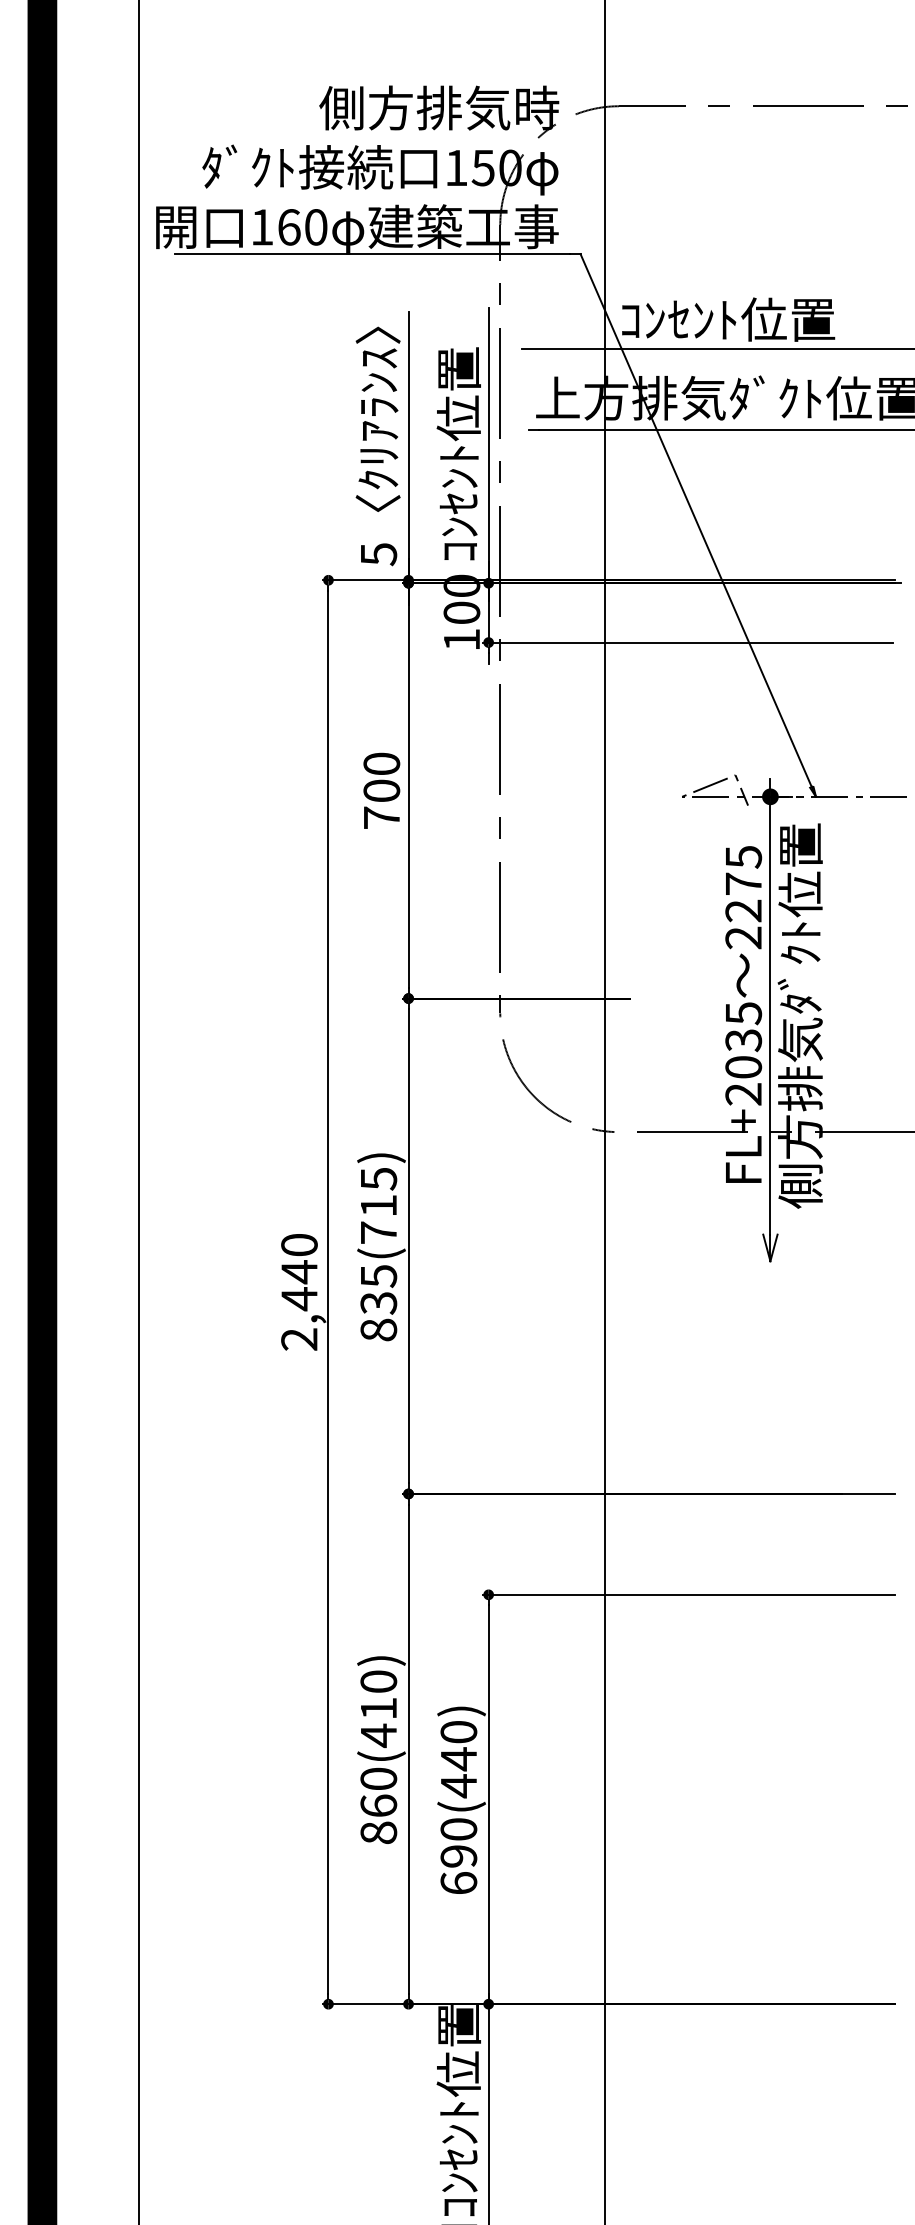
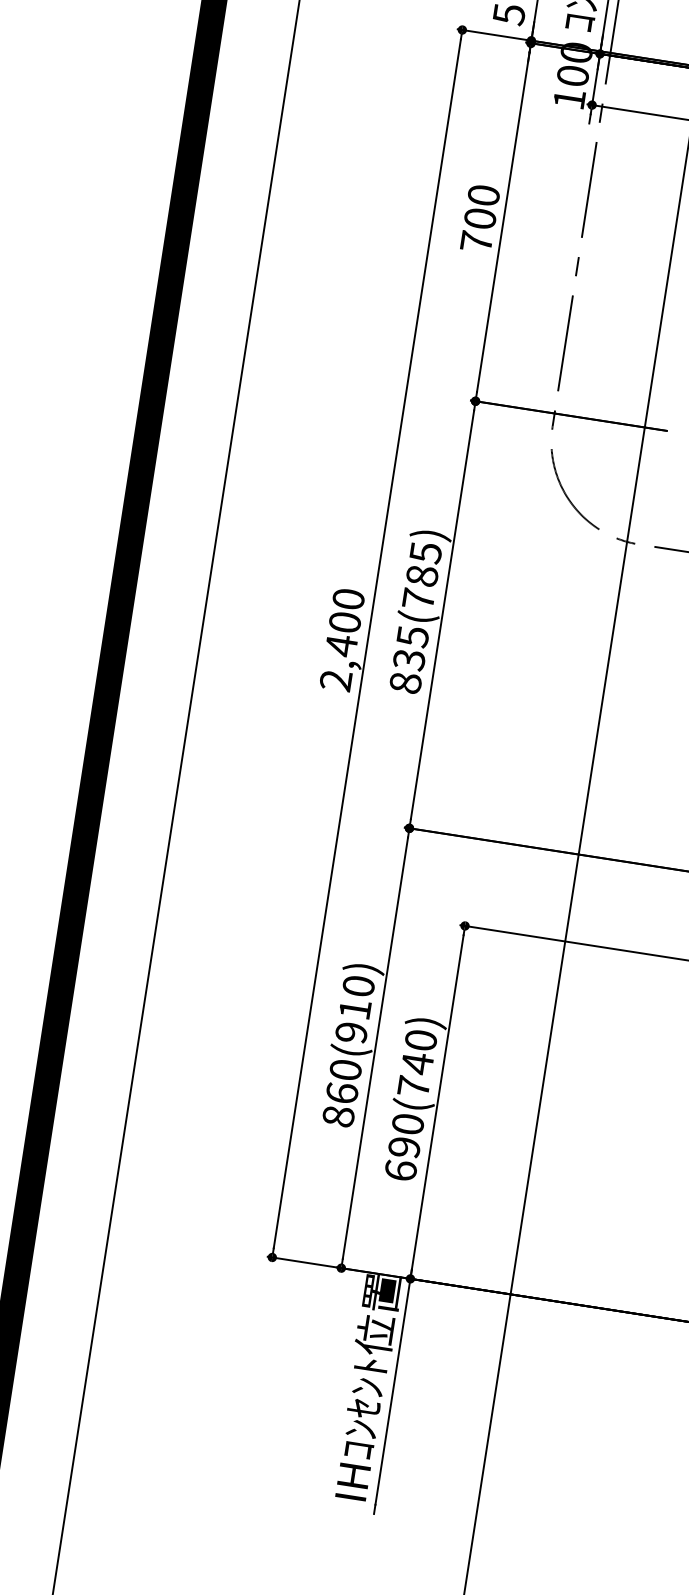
text: (378, 1205) -> (422, 575), 835(715) -> 835(785)
text: (299, 1272) -> (345, 622), 2,440 -> 2,400
text: (378, 1735) -> (351, 1032), 860(410) -> 860(910)
text: (458, 1786) -> (413, 1087), 690(440) -> 690(740)

